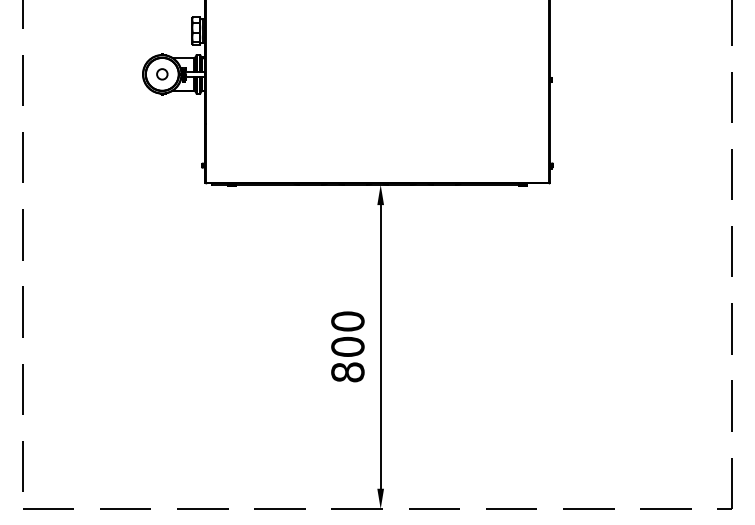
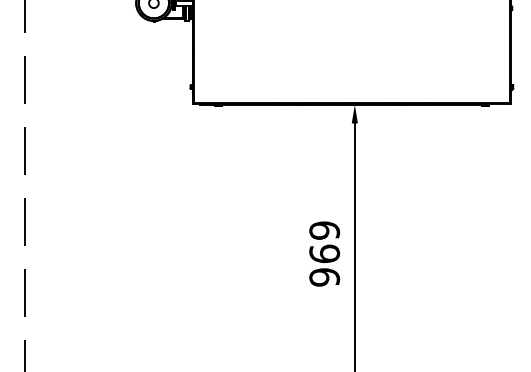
text: (347, 346) -> (324, 253), 800 -> 969

